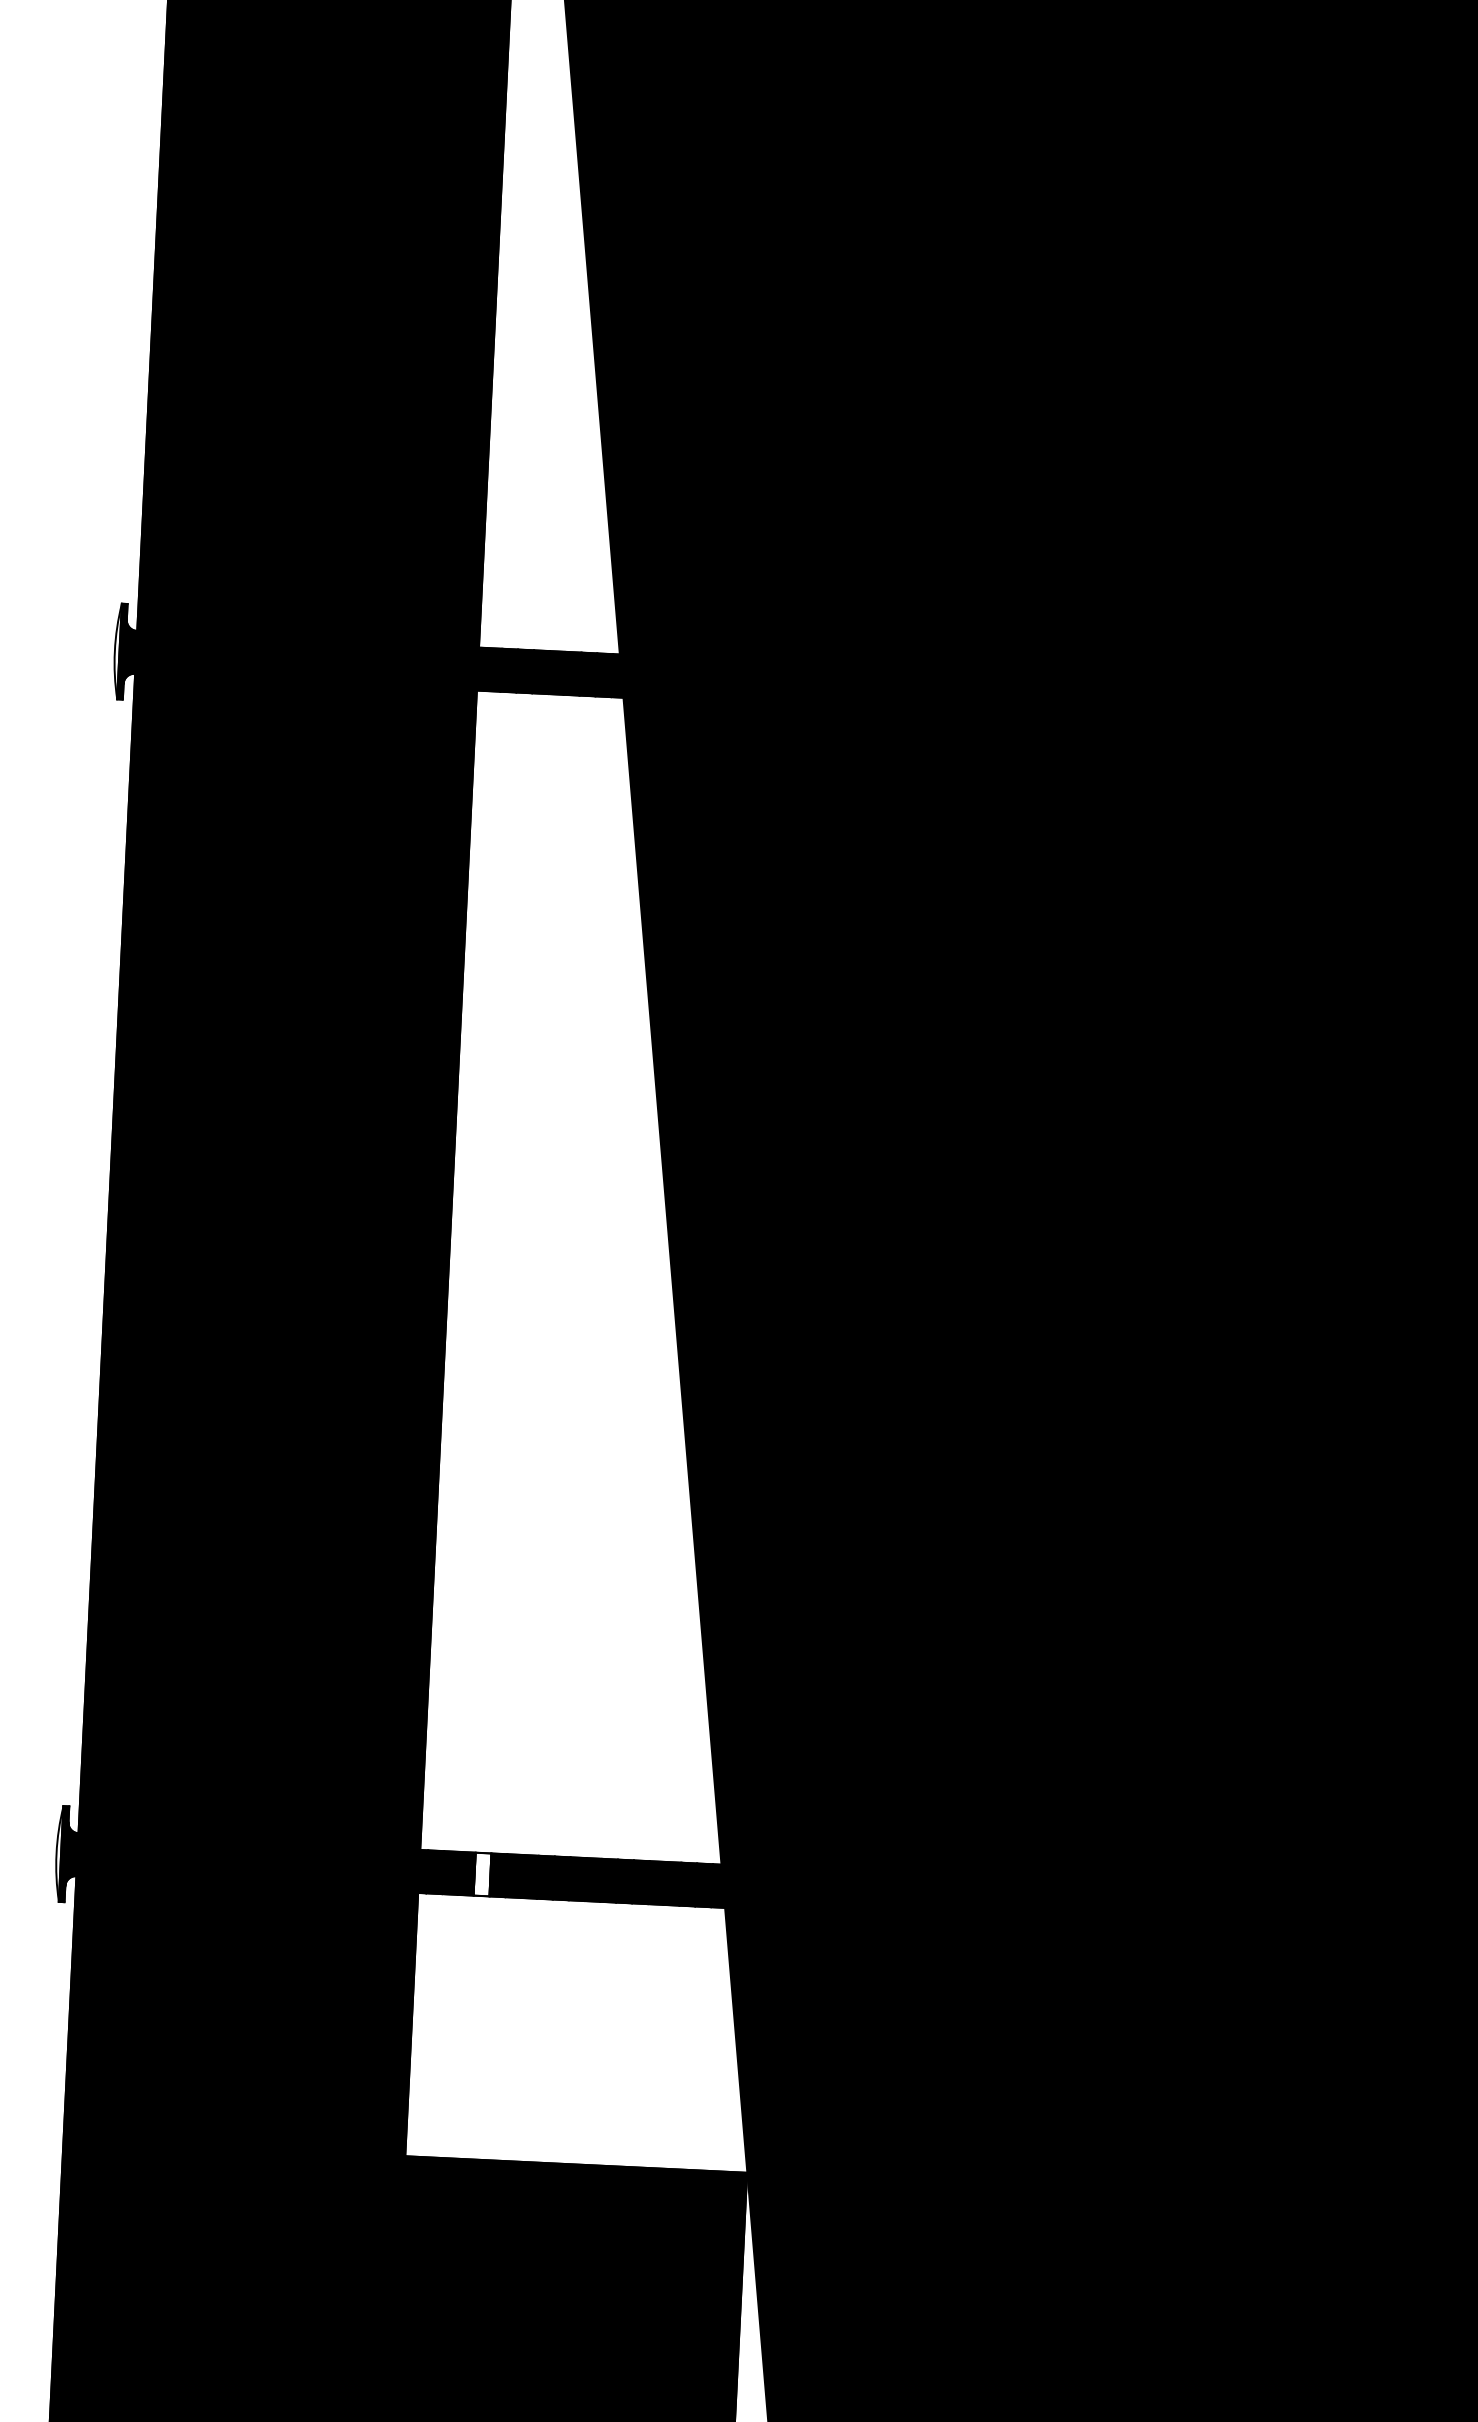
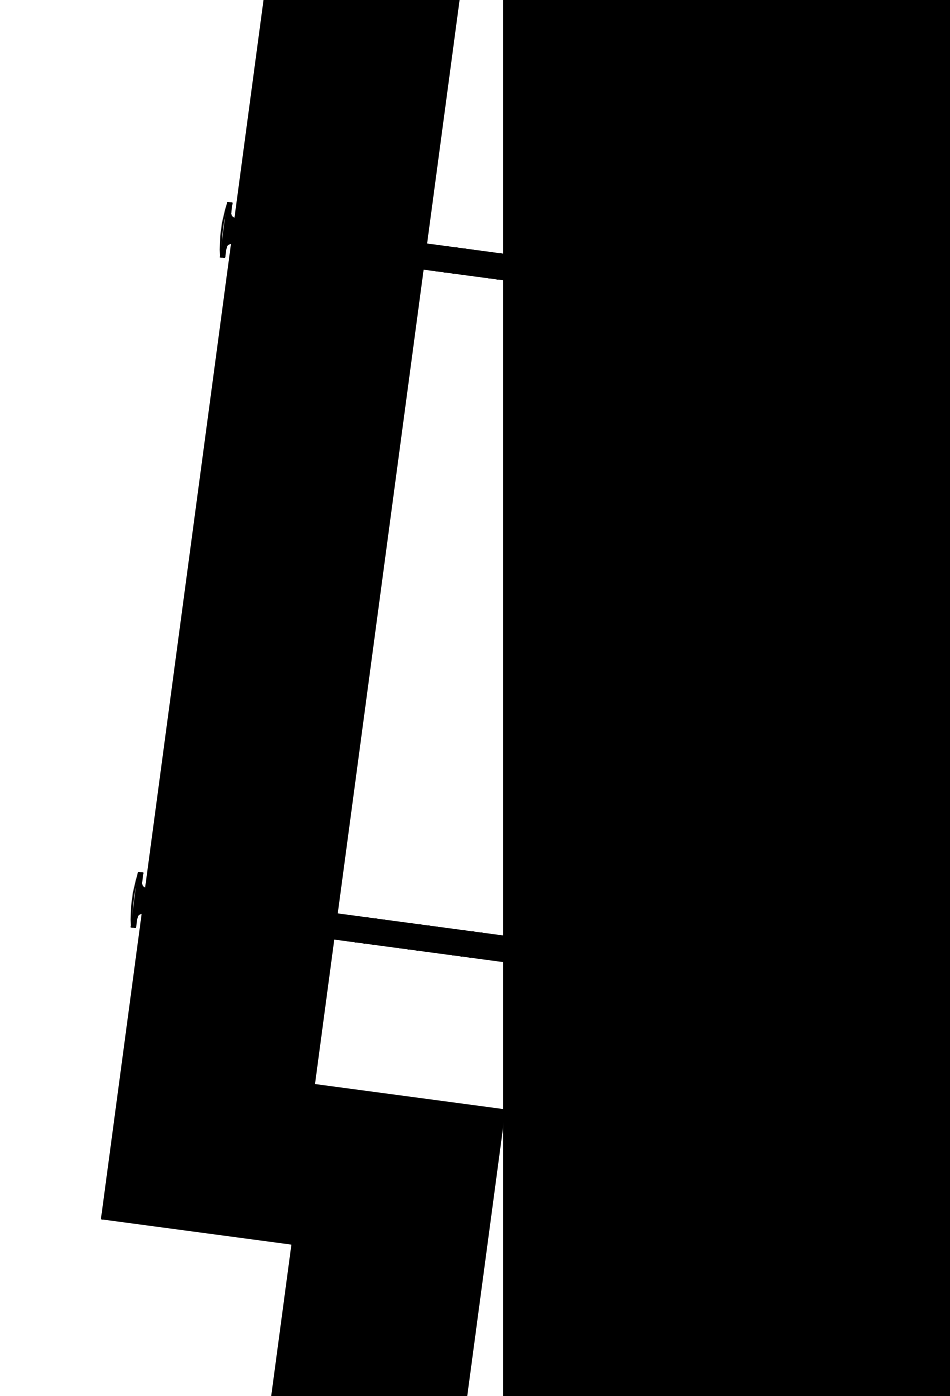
fill: (483, 1873) -> (370, 930), added

